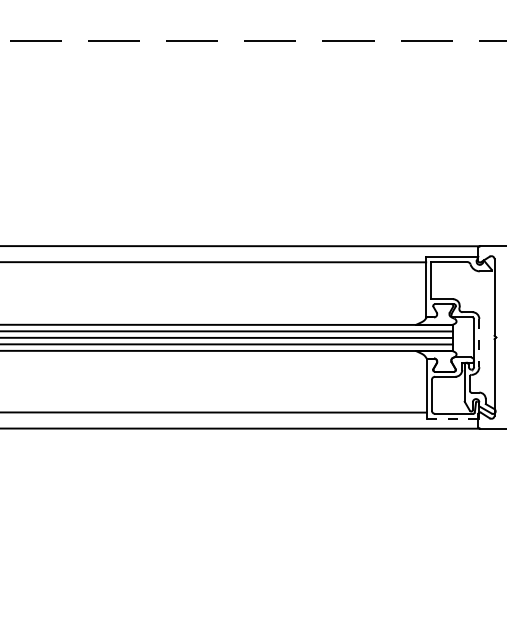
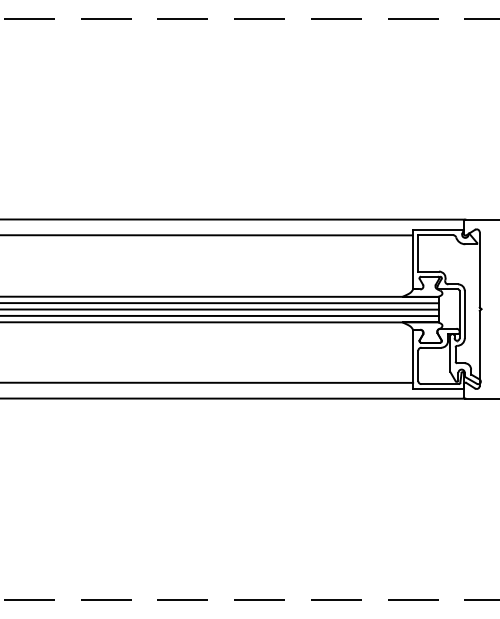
line: (479, 342) -> (464, 314), dashed -> solid
line: (452, 419) -> (438, 389), dashed -> solid

